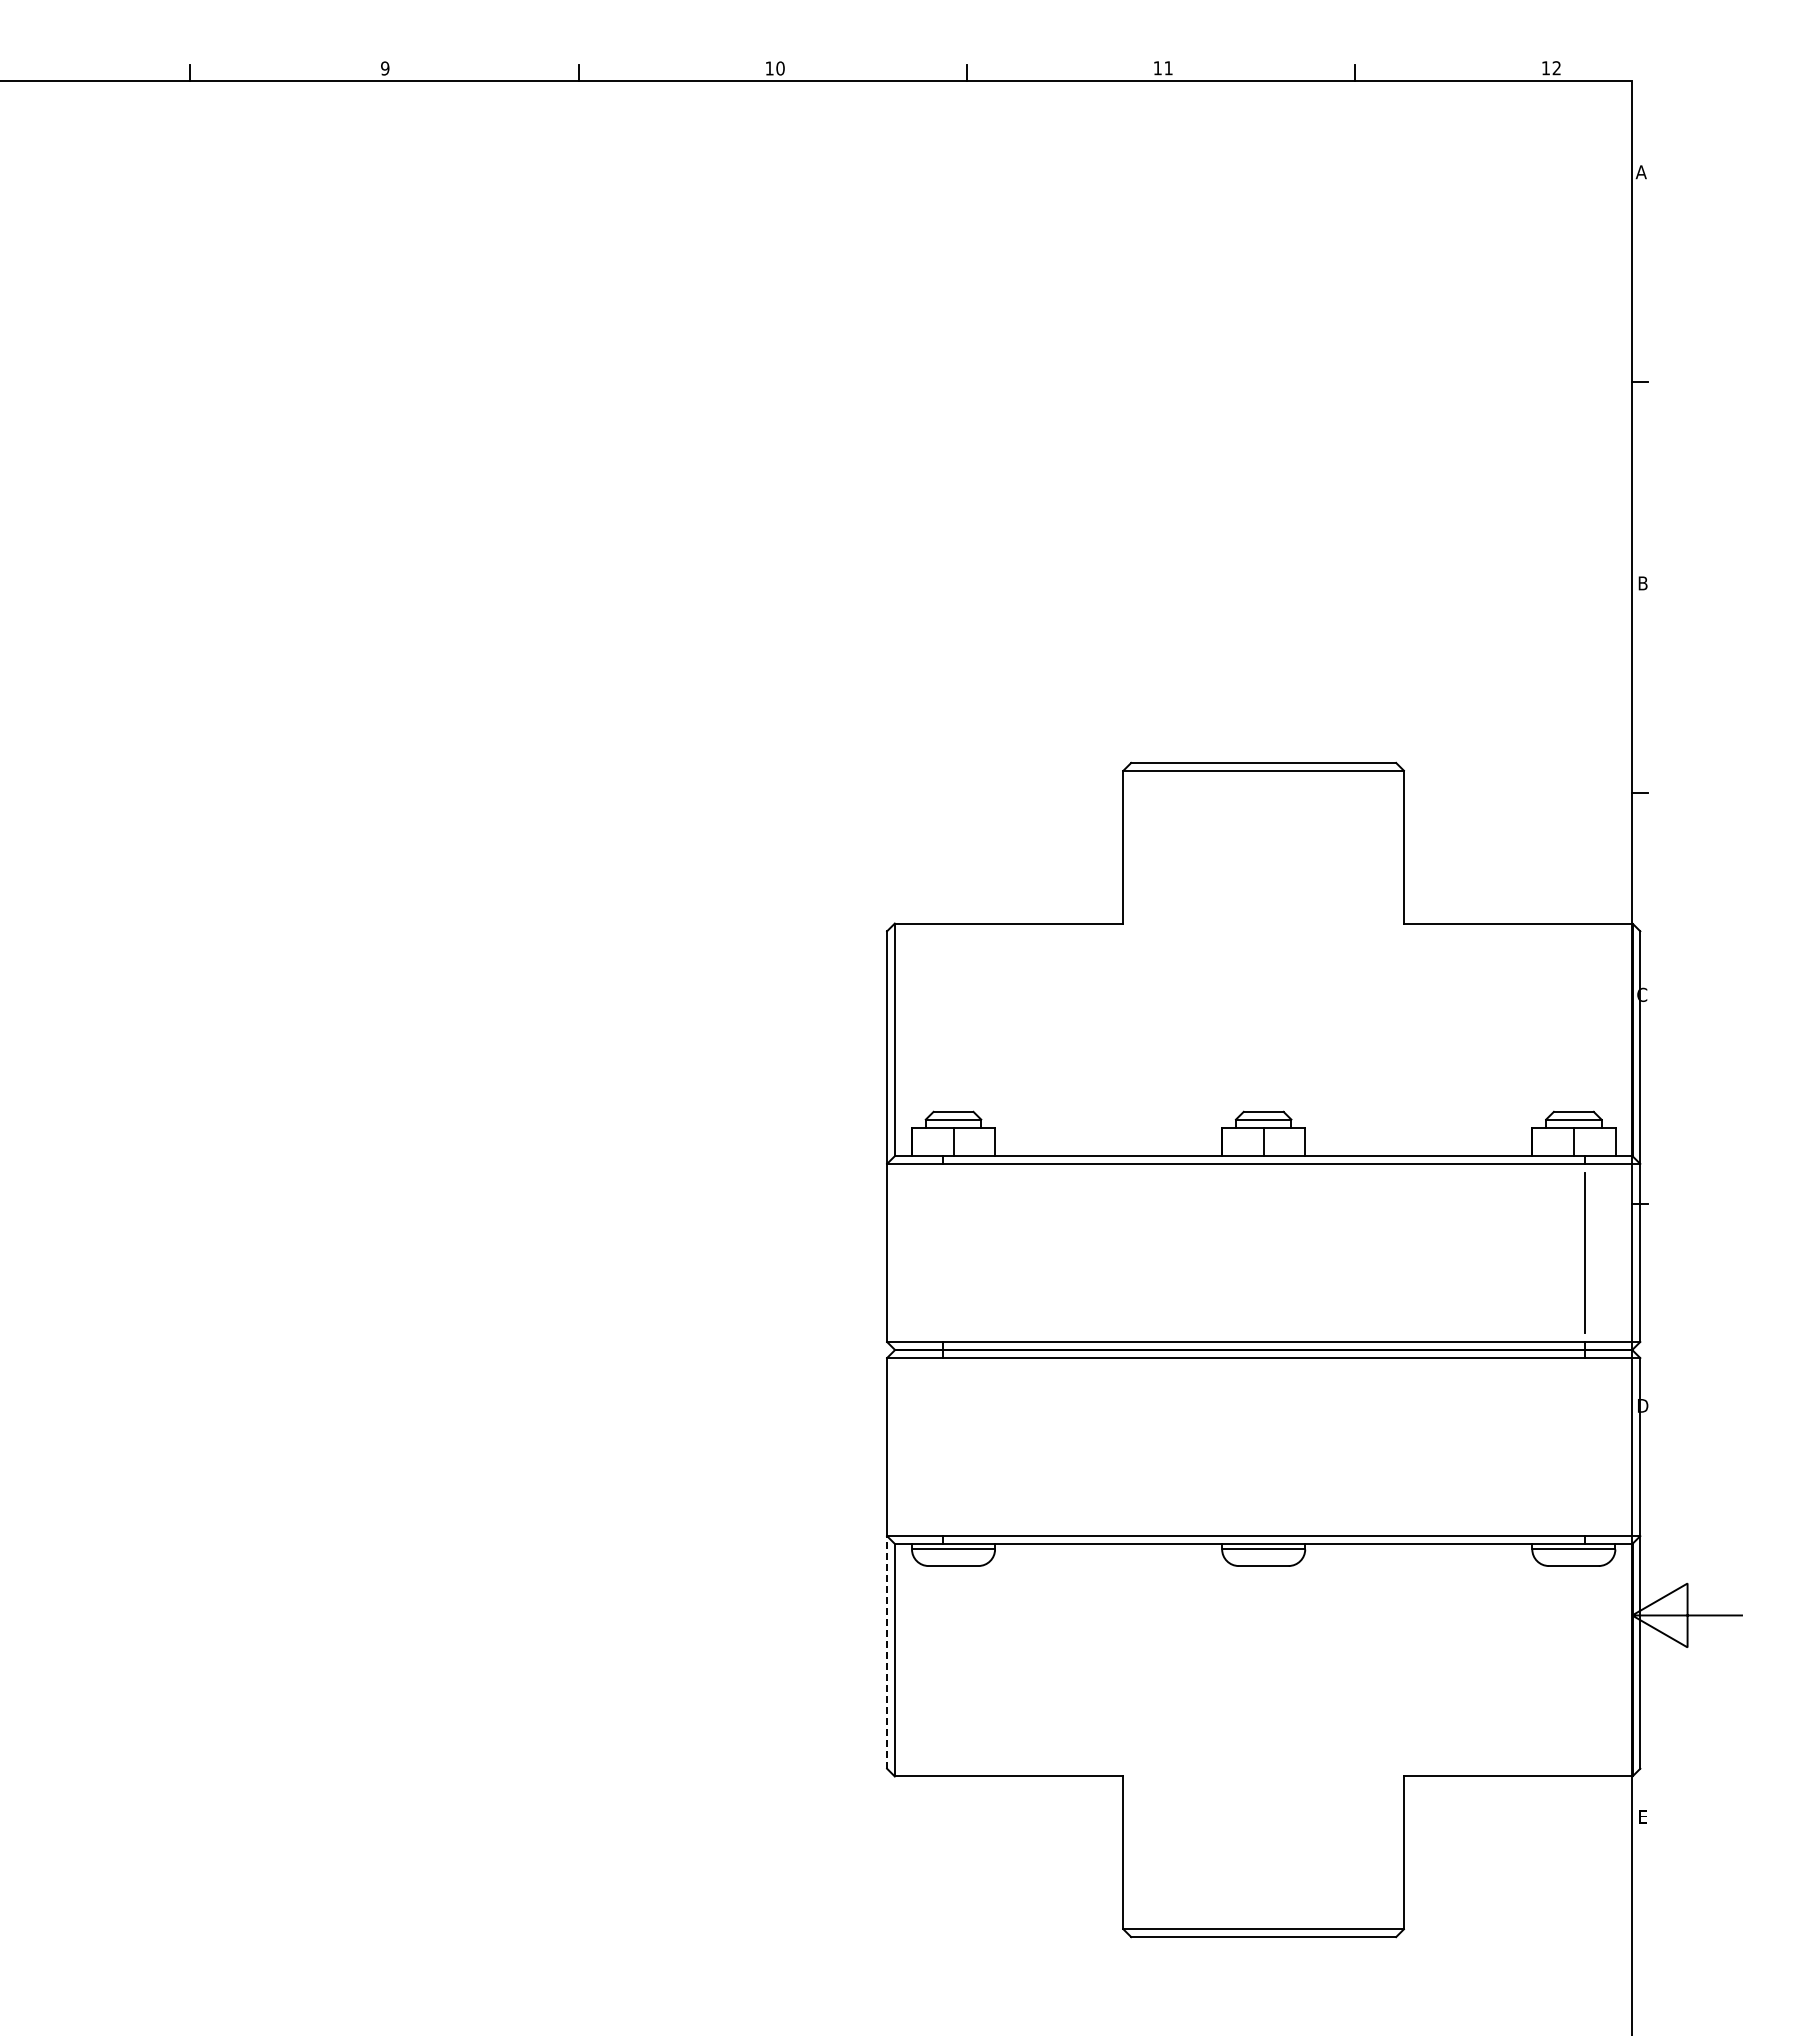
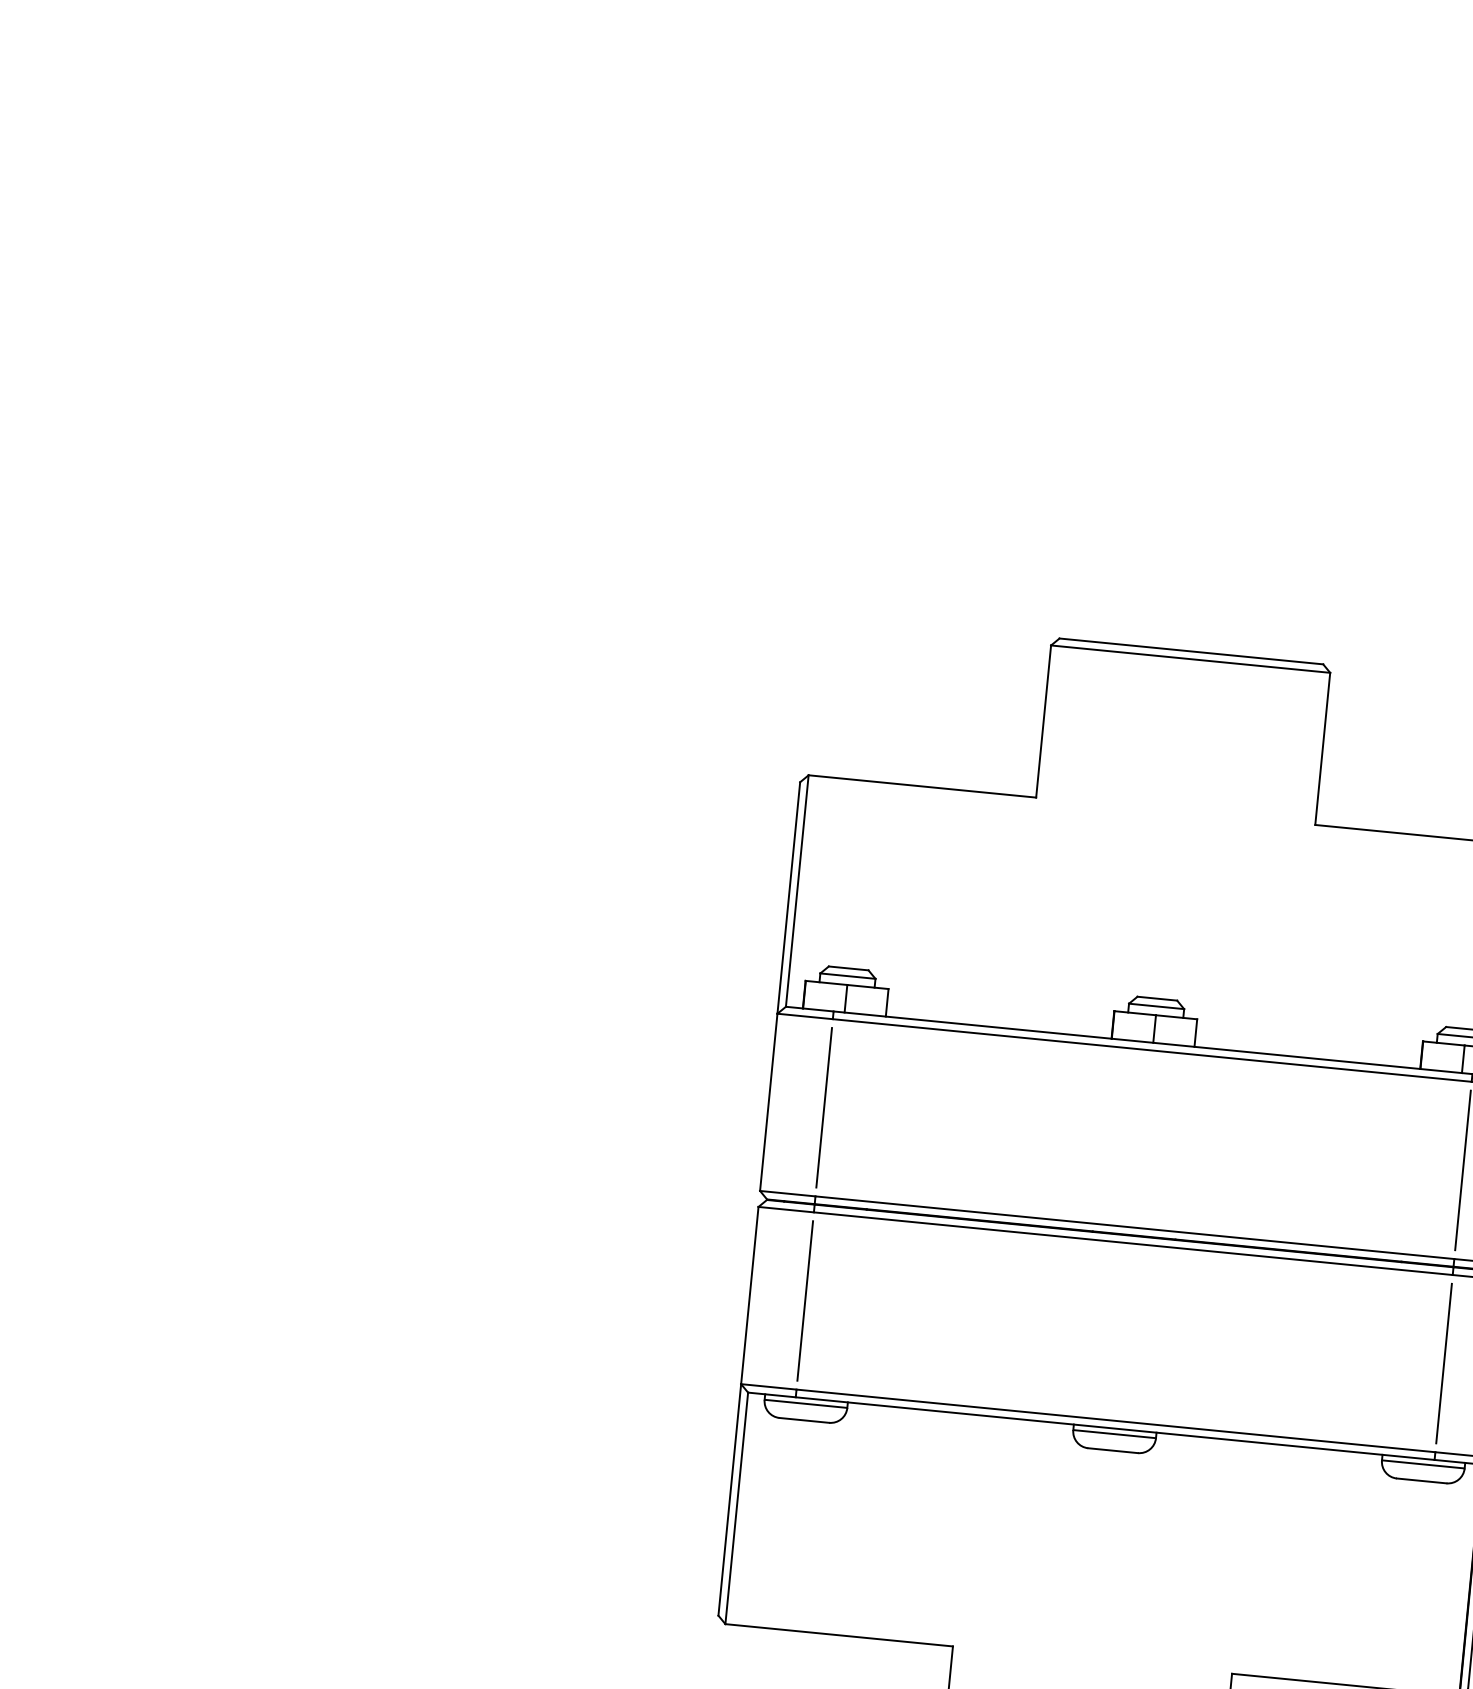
line: (942, 1252) -> (823, 1107), added
line: (942, 1446) -> (805, 1300), added
line: (1584, 1446) -> (1443, 1363), added
line: (887, 1651) -> (730, 1499), dashed -> solid

